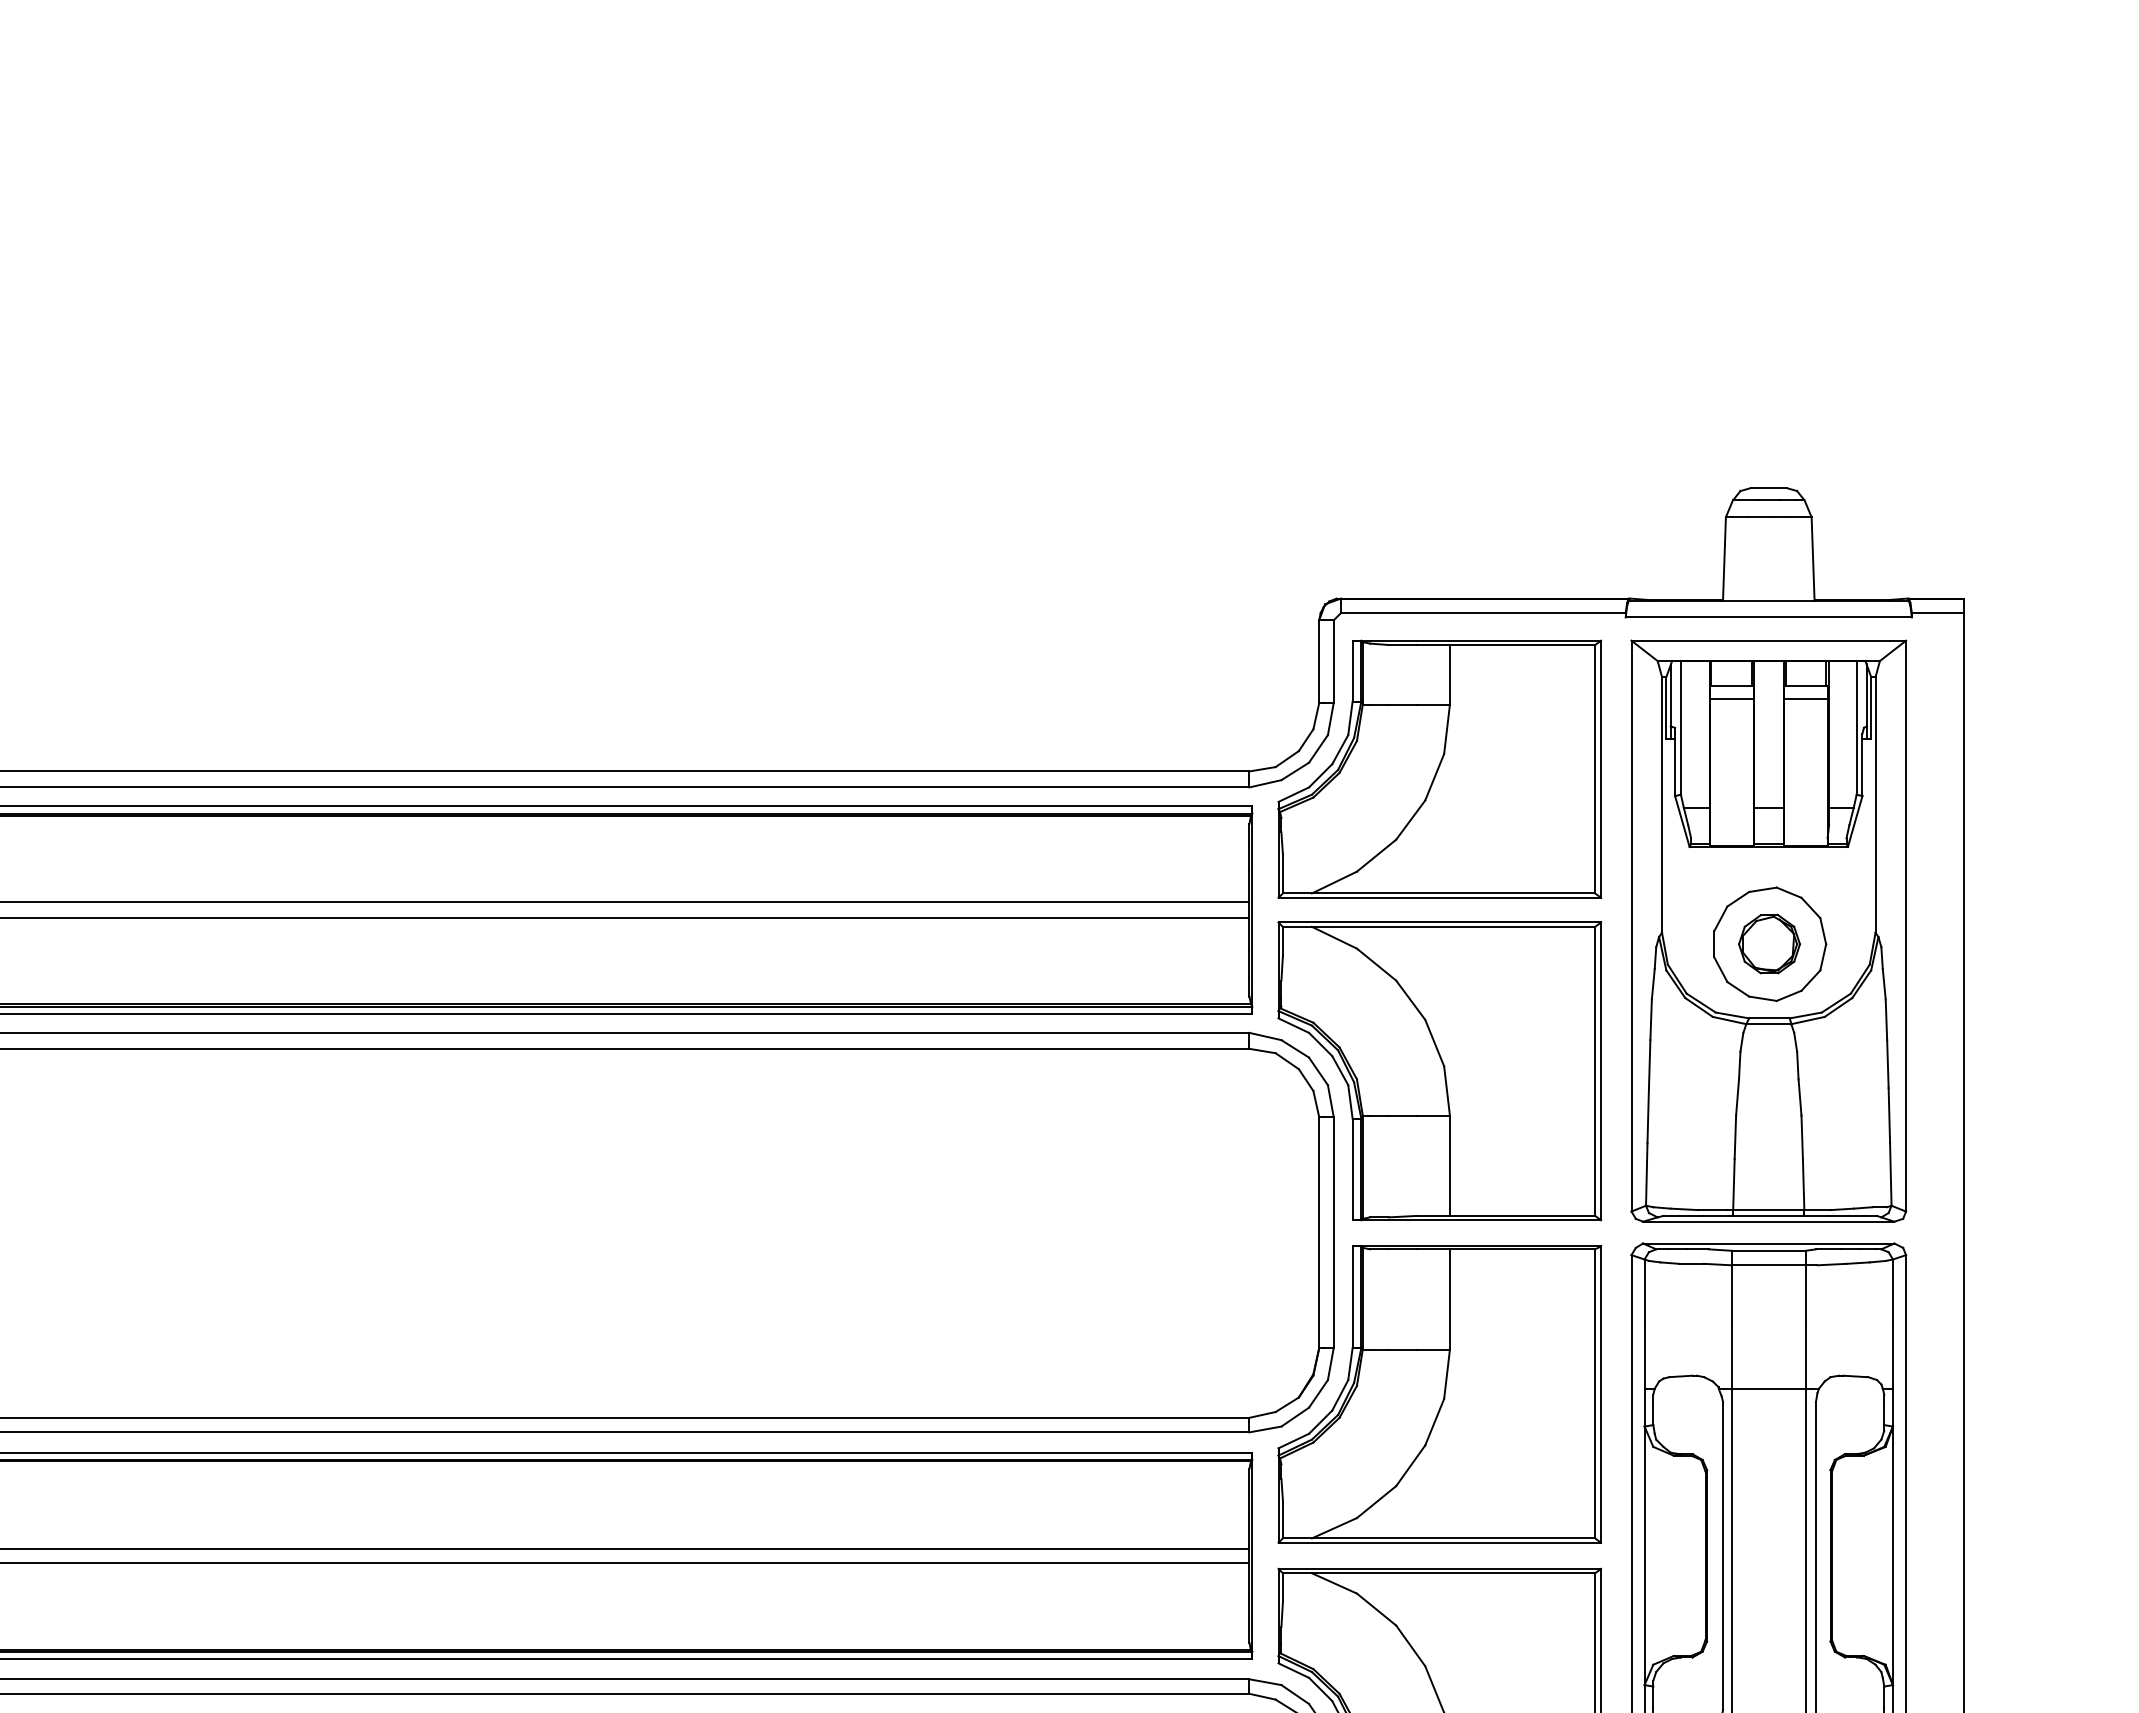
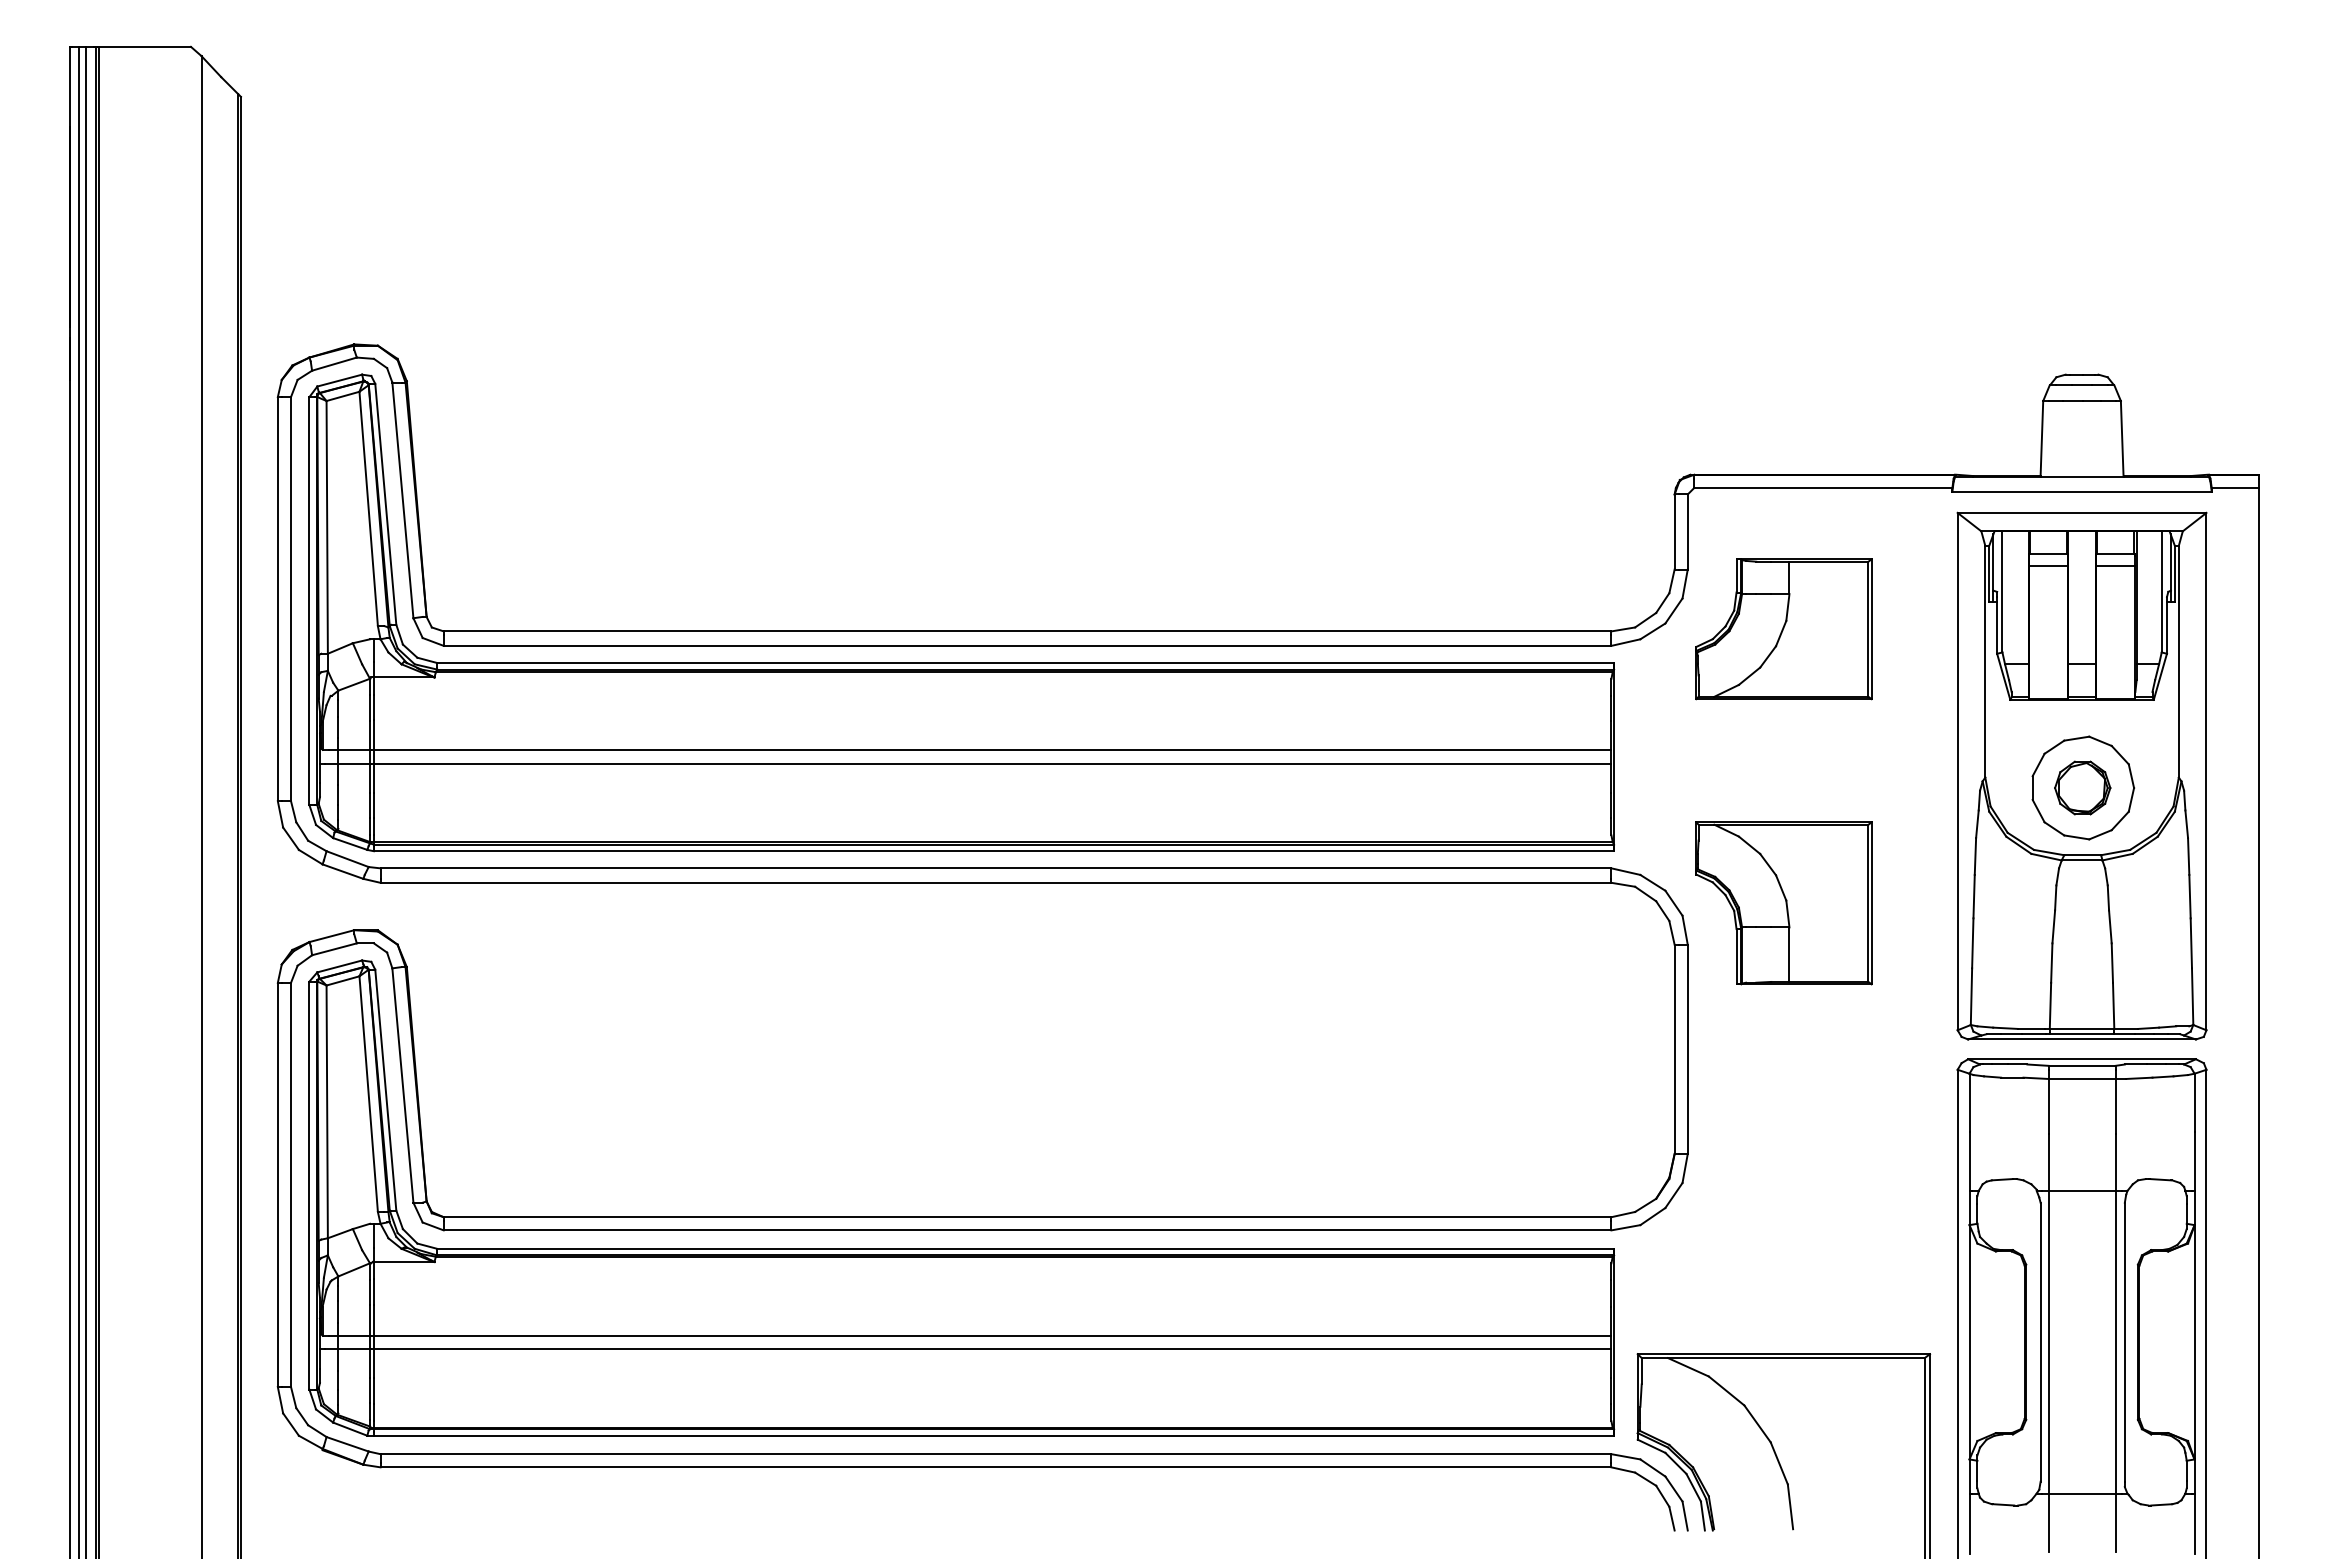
part: (1439, 768) -> (1783, 628), size x0.6
part: (1439, 1071) -> (1783, 903), size x0.6
part: (1439, 1393) -> (1783, 1195), removed

